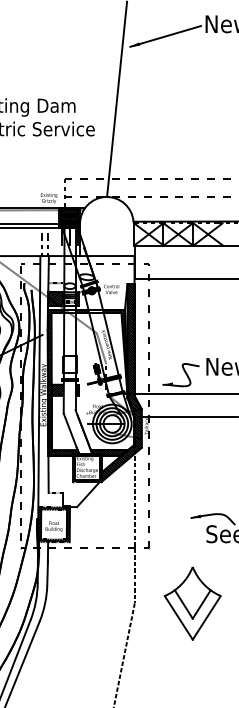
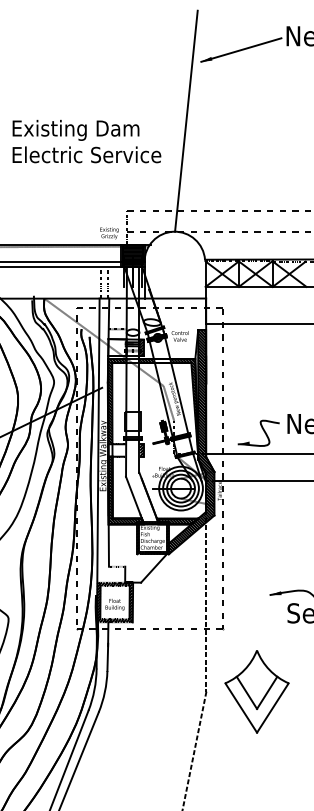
hatch: (56, 299) -> (117, 347), removed
hatch: (55, 390) -> (116, 450), removed
part: (192, 603) -> (256, 691), moved

